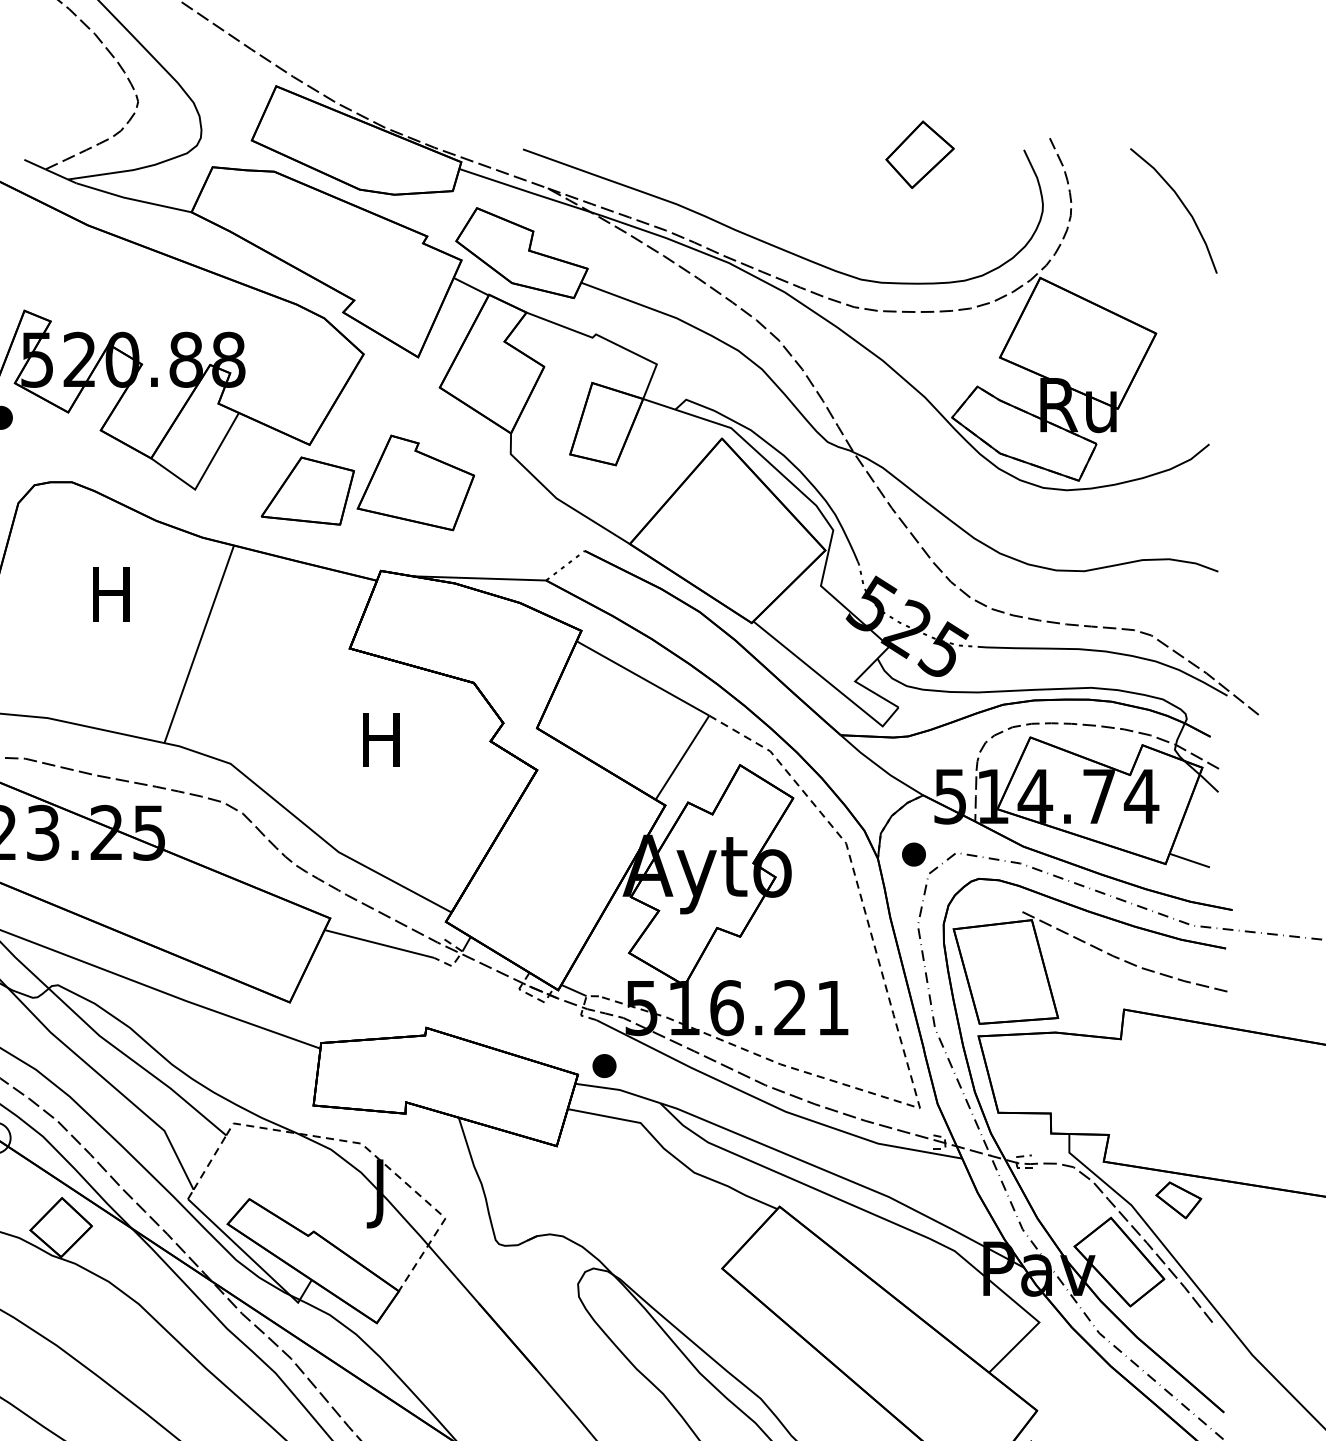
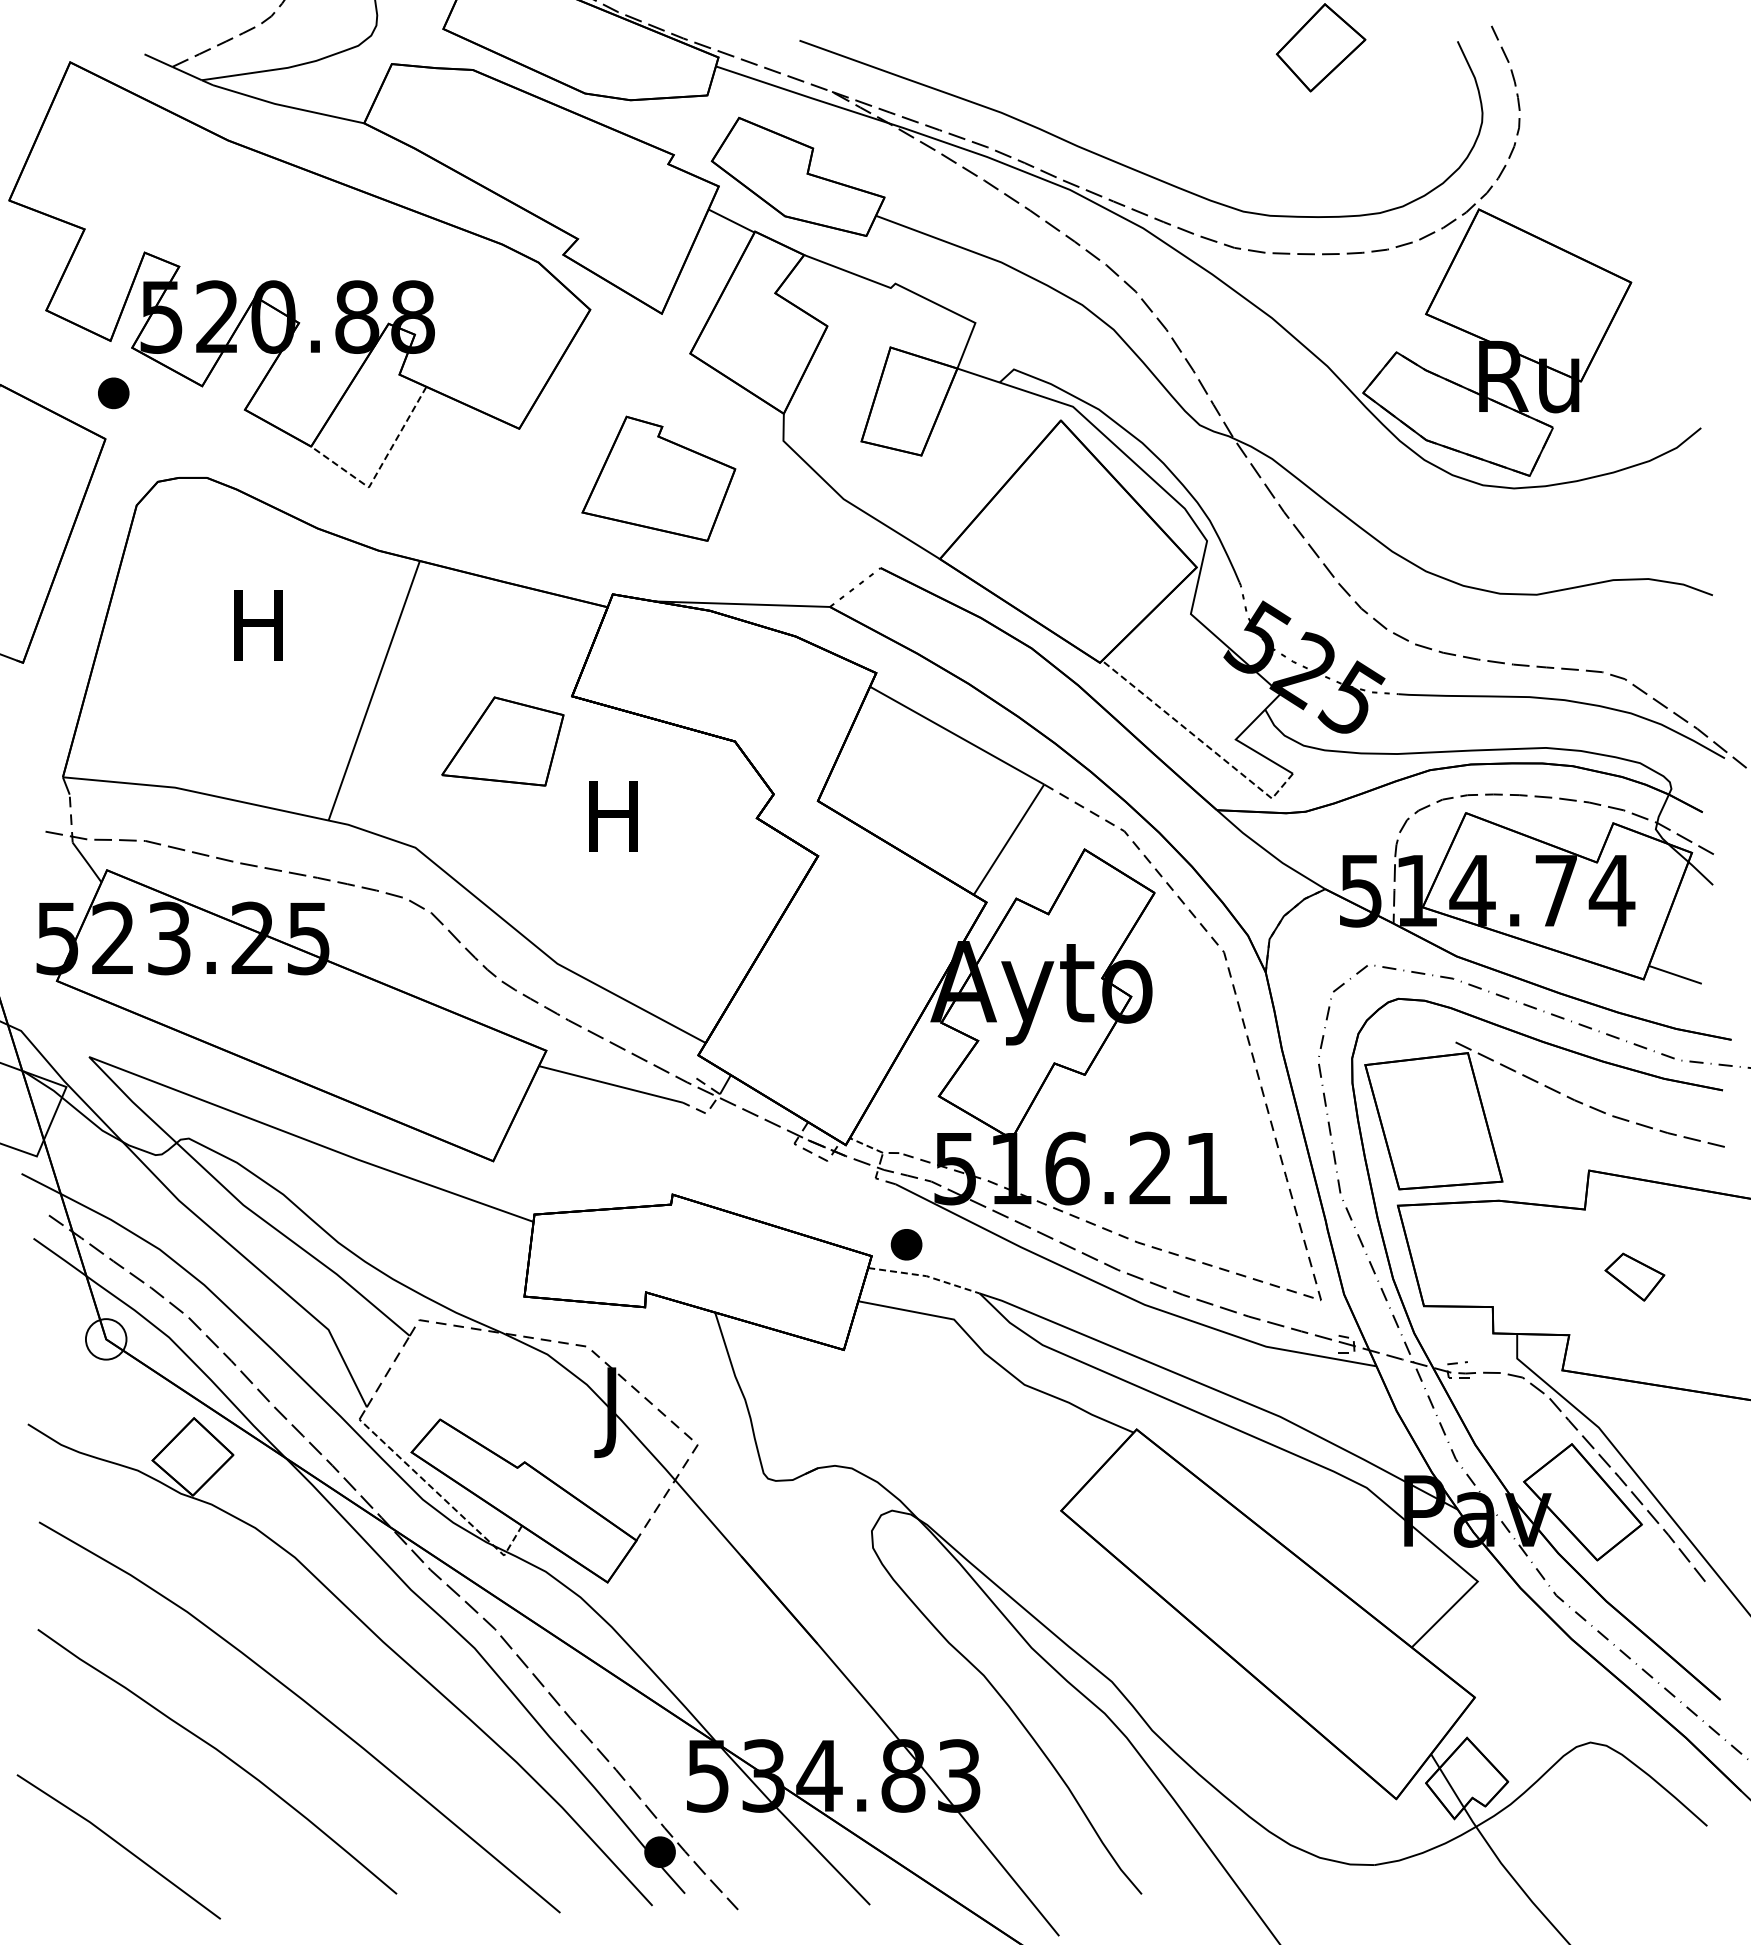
curve: (1182, 204) -> (1665, 112), removed
line: (203, 475) -> (379, 468), solid -> dashed
part: (307, 491) -> (502, 741), moved
line: (827, 682) -> (1199, 740), solid -> dashed
part: (913, 854) -> (1312, 966), removed
line: (573, 990) -> (866, 1145), solid -> dashed
line: (618, 1090) -> (925, 1276), solid -> dashed
part: (1178, 1199) -> (1634, 1276), moved
line: (252, 1260) -> (444, 1499), solid -> dashed

